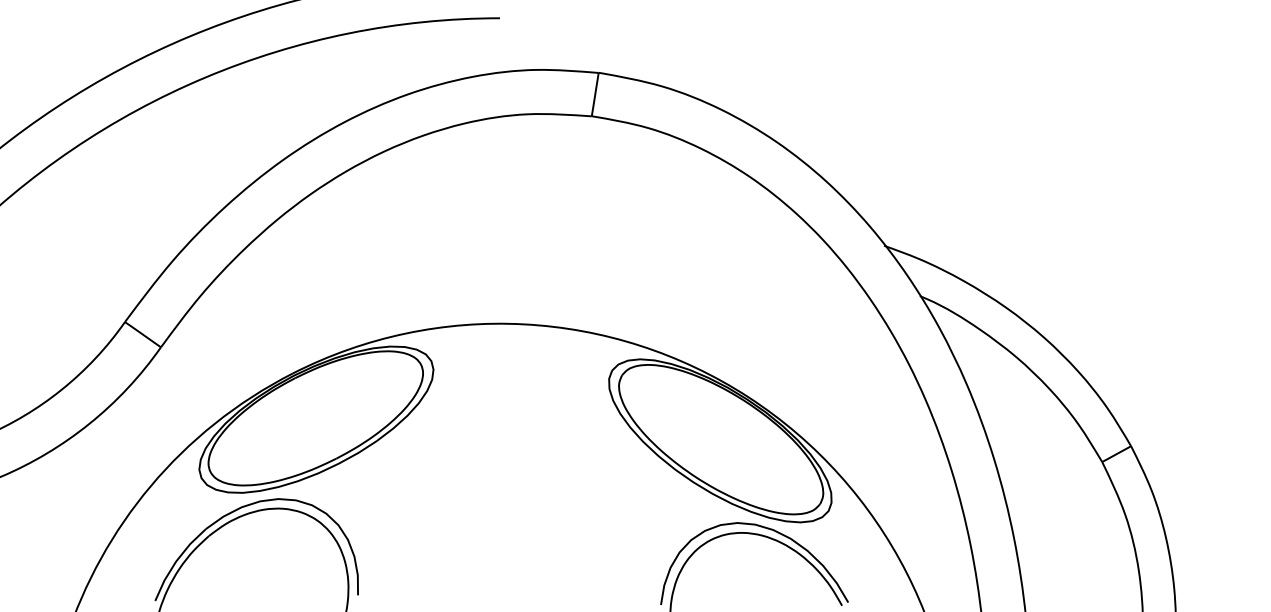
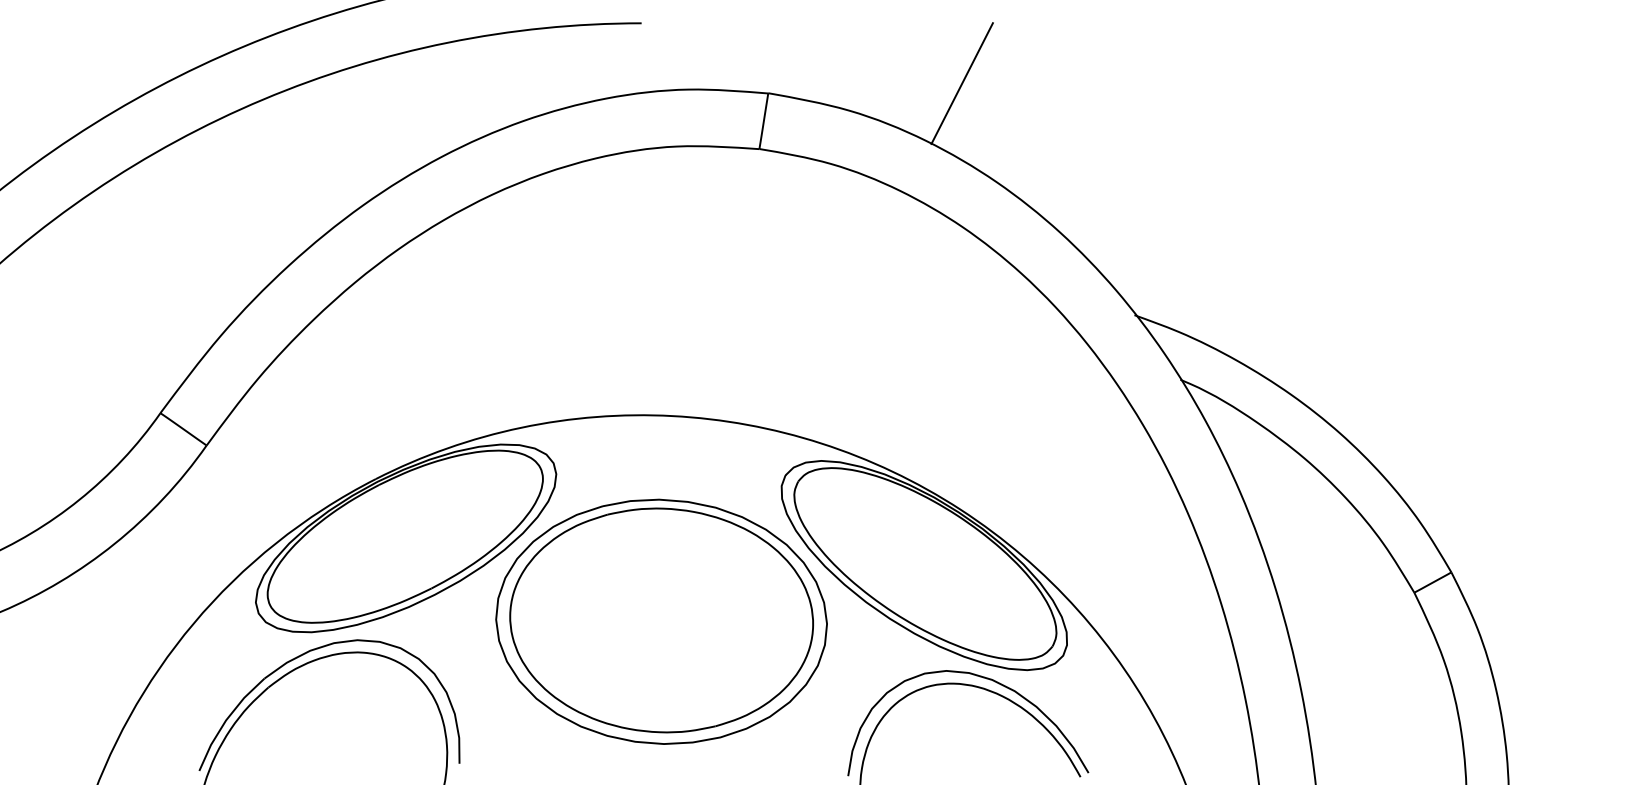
line: (749, 65) -> (961, 83), added
part: (515, 484) -> (661, 621), added

